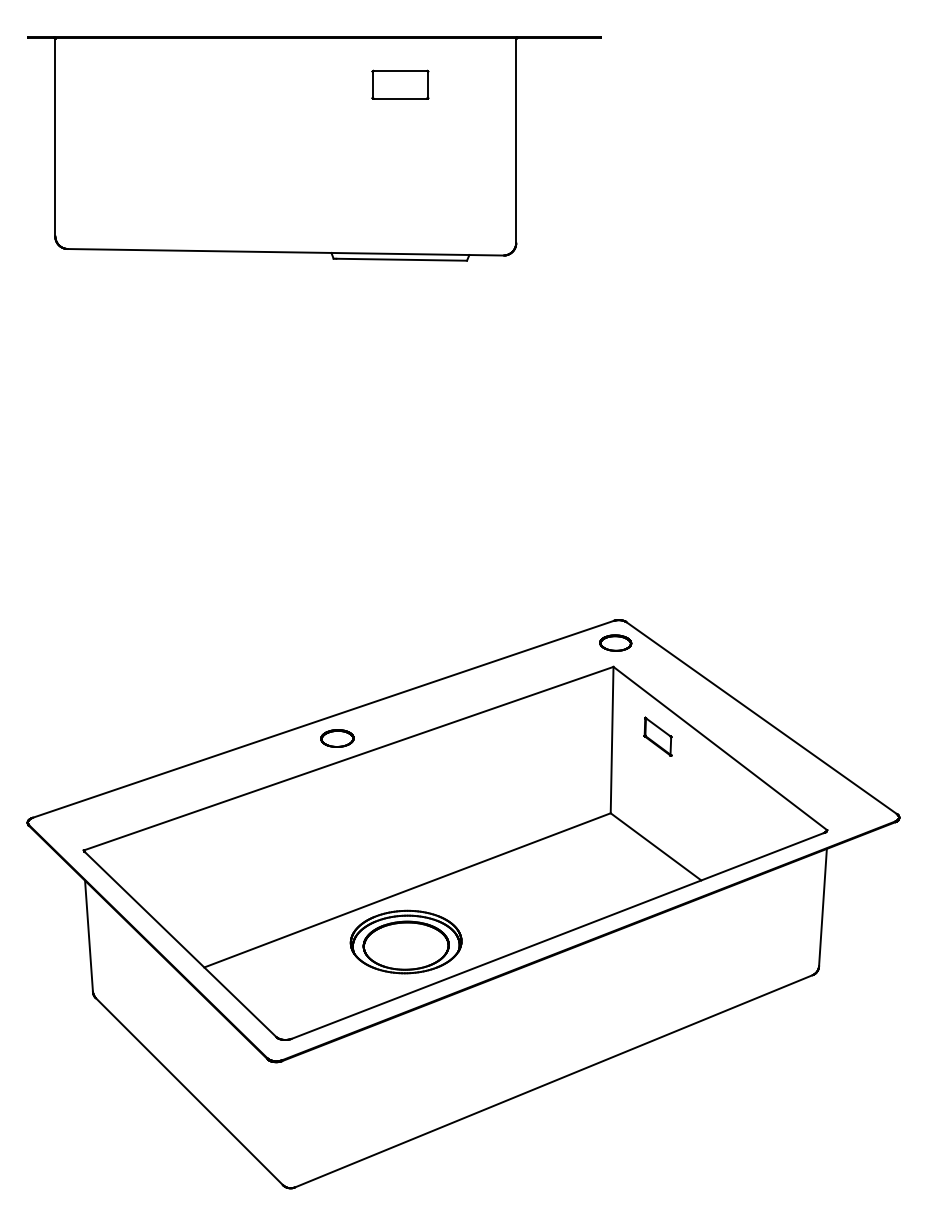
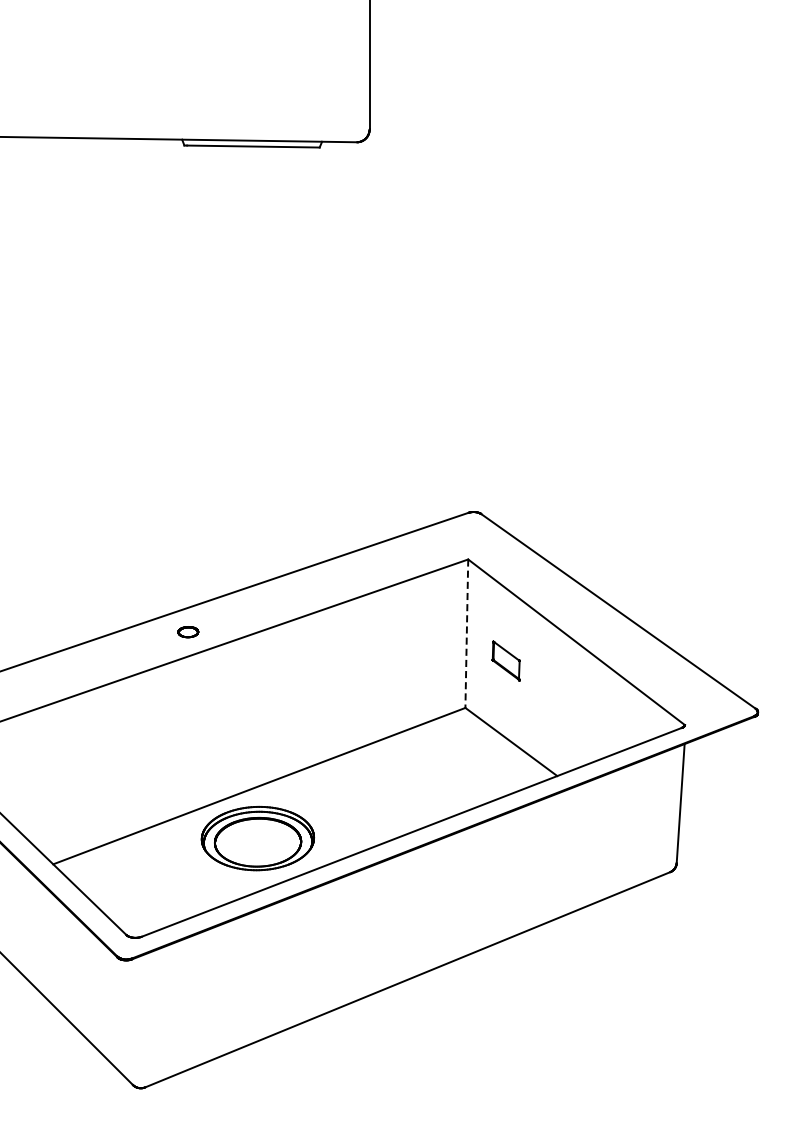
part: (615, 642) -> (470, 534), removed
part: (657, 736) -> (505, 660), moved
part: (337, 738) -> (188, 632), size x0.6
line: (612, 740) -> (467, 634), solid -> dashed

